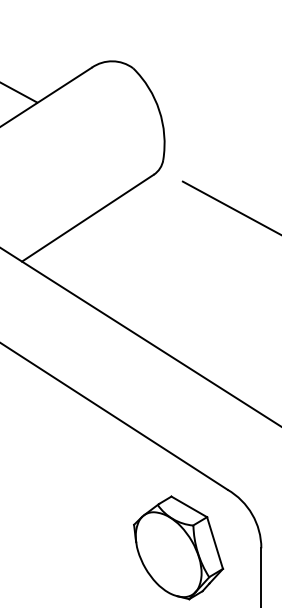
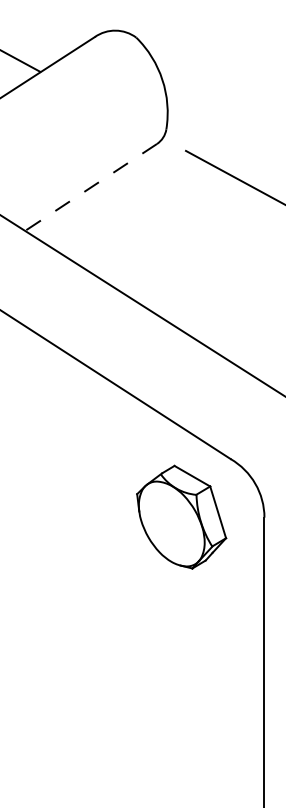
line: (88, 218) -> (91, 187), solid -> dashed

